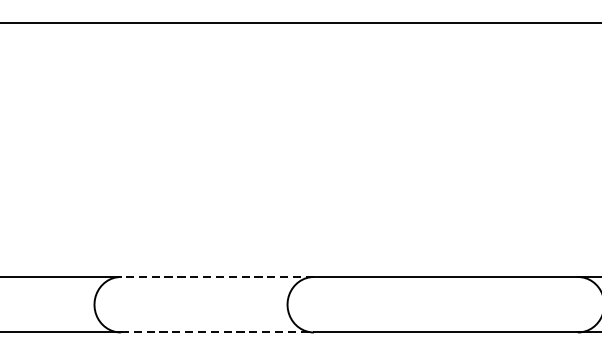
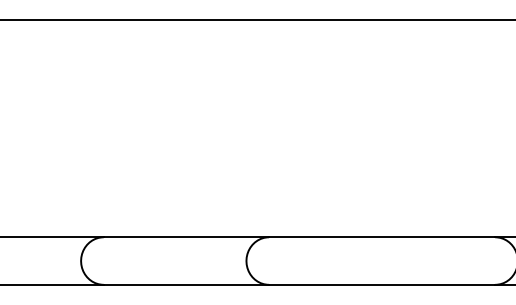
line: (217, 277) -> (186, 237), dashed -> solid
line: (217, 332) -> (186, 284), dashed -> solid

